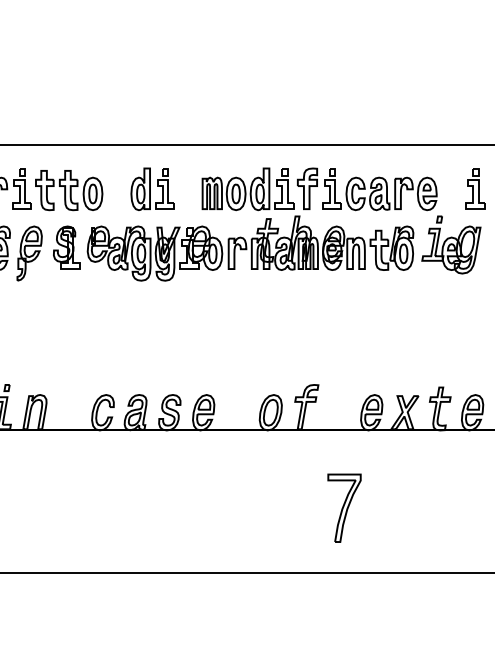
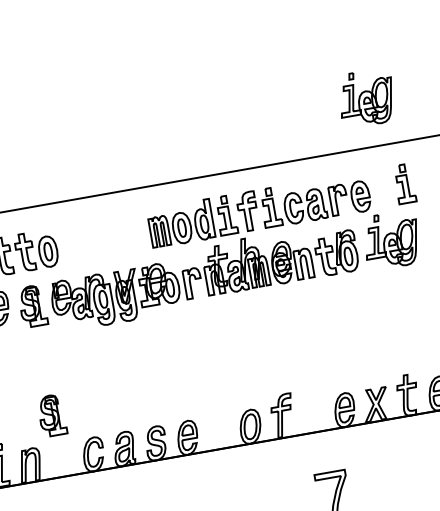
part: (451, 92) -> (366, 97), added
part: (152, 188) -> (103, 236), removed
part: (66, 364) -> (51, 415), added

